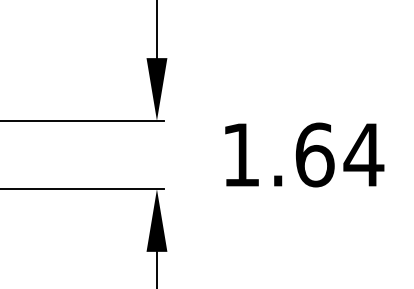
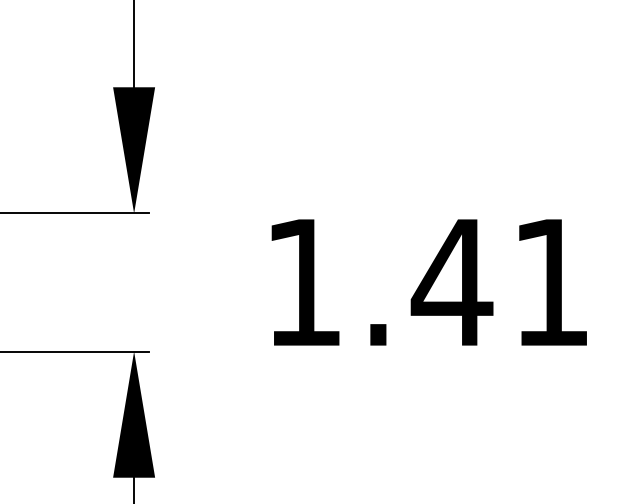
text: (339, 154) -> (501, 281), 1.64 -> 1.41

